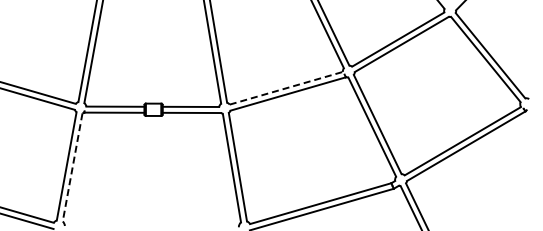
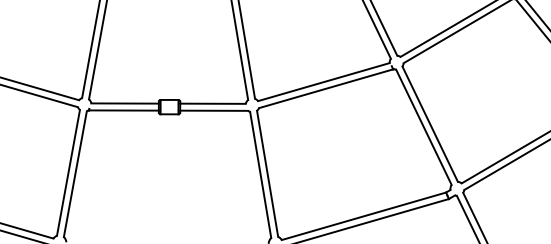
line: (286, 88) -> (324, 82), dashed -> solid
line: (72, 167) -> (75, 174), dashed -> solid

